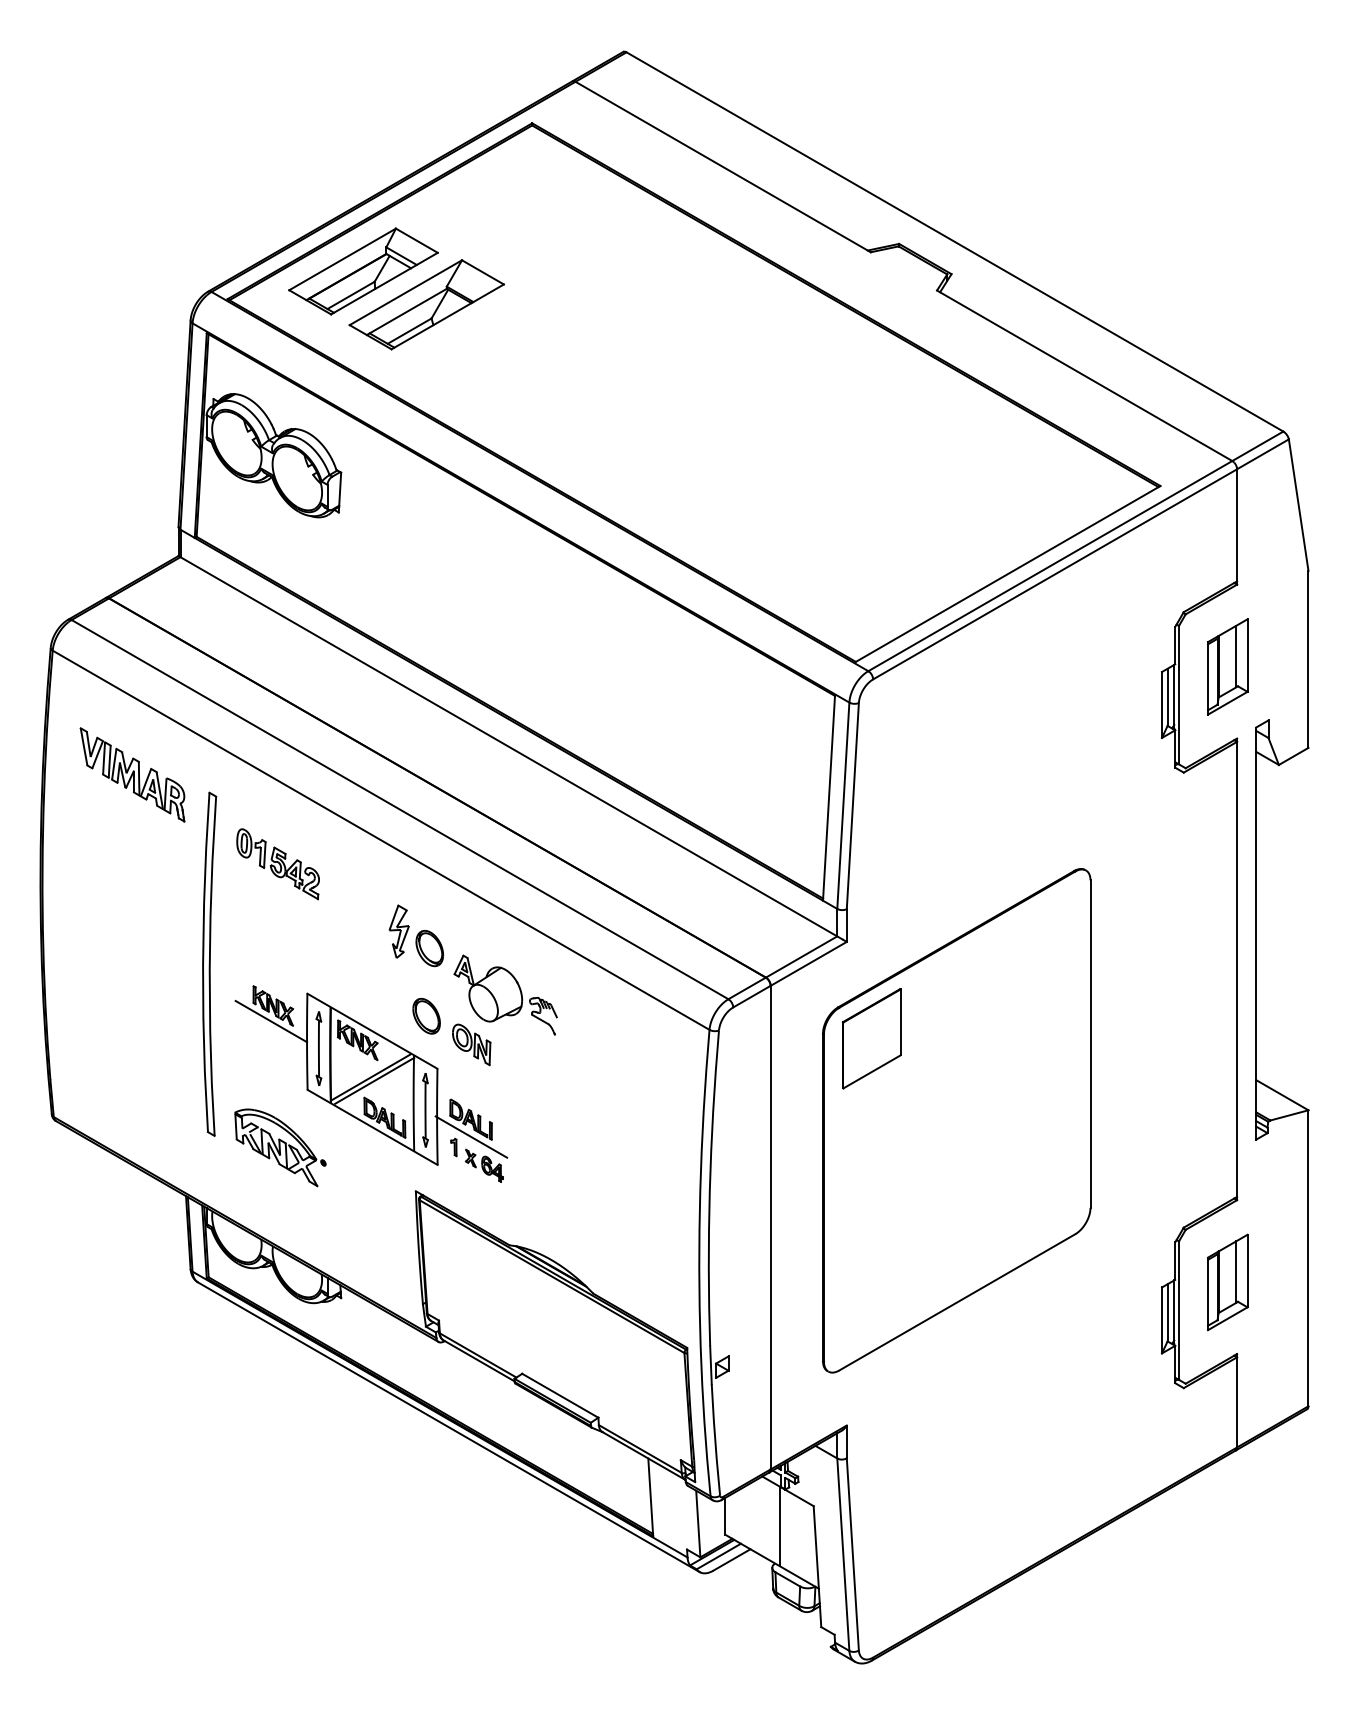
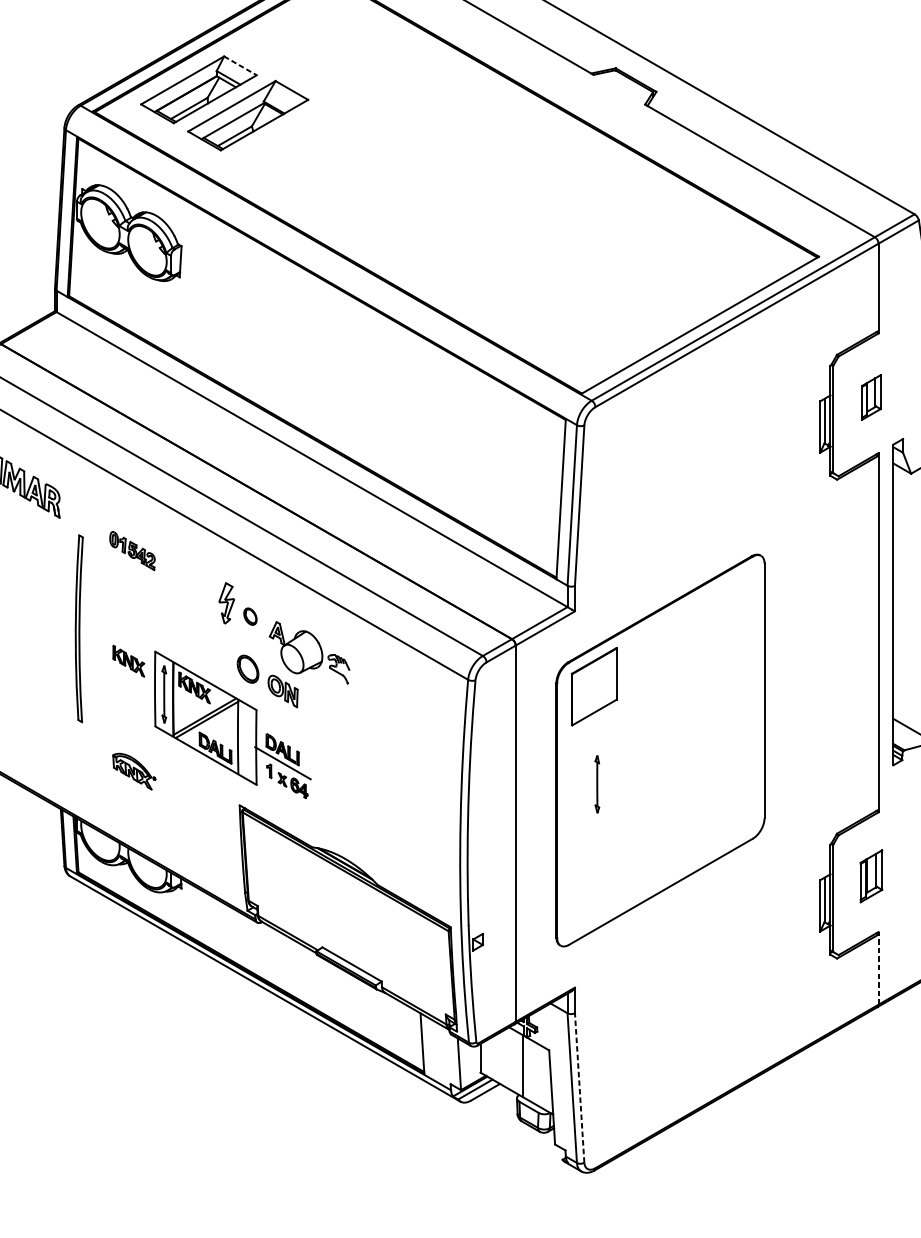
line: (417, 240) -> (240, 65), solid -> dashed
part: (1227, 666) -> (871, 397), size x0.6
part: (277, 864) -> (132, 551), size x0.7
part: (429, 948) -> (250, 616), size x0.6
part: (209, 963) -> (79, 628), size x0.7
line: (271, 1021) -> (127, 673), removed
part: (425, 1110) -> (597, 784), moved
part: (280, 1147) -> (134, 771), size x0.6
part: (1227, 1282) -> (871, 876), size x0.7
line: (1237, 1400) -> (878, 968), solid -> dashed
line: (852, 1553) -> (579, 1087), solid -> dashed

